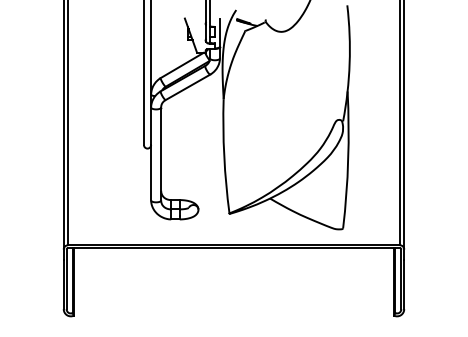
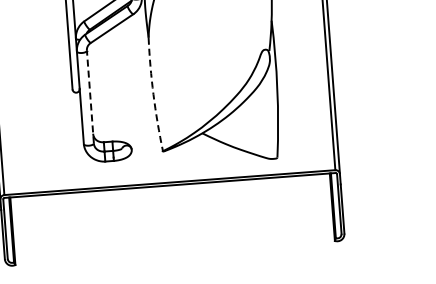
line: (161, 153) -> (90, 96), solid -> dashed
arc: (224, 156) -> (153, 94), solid -> dashed

